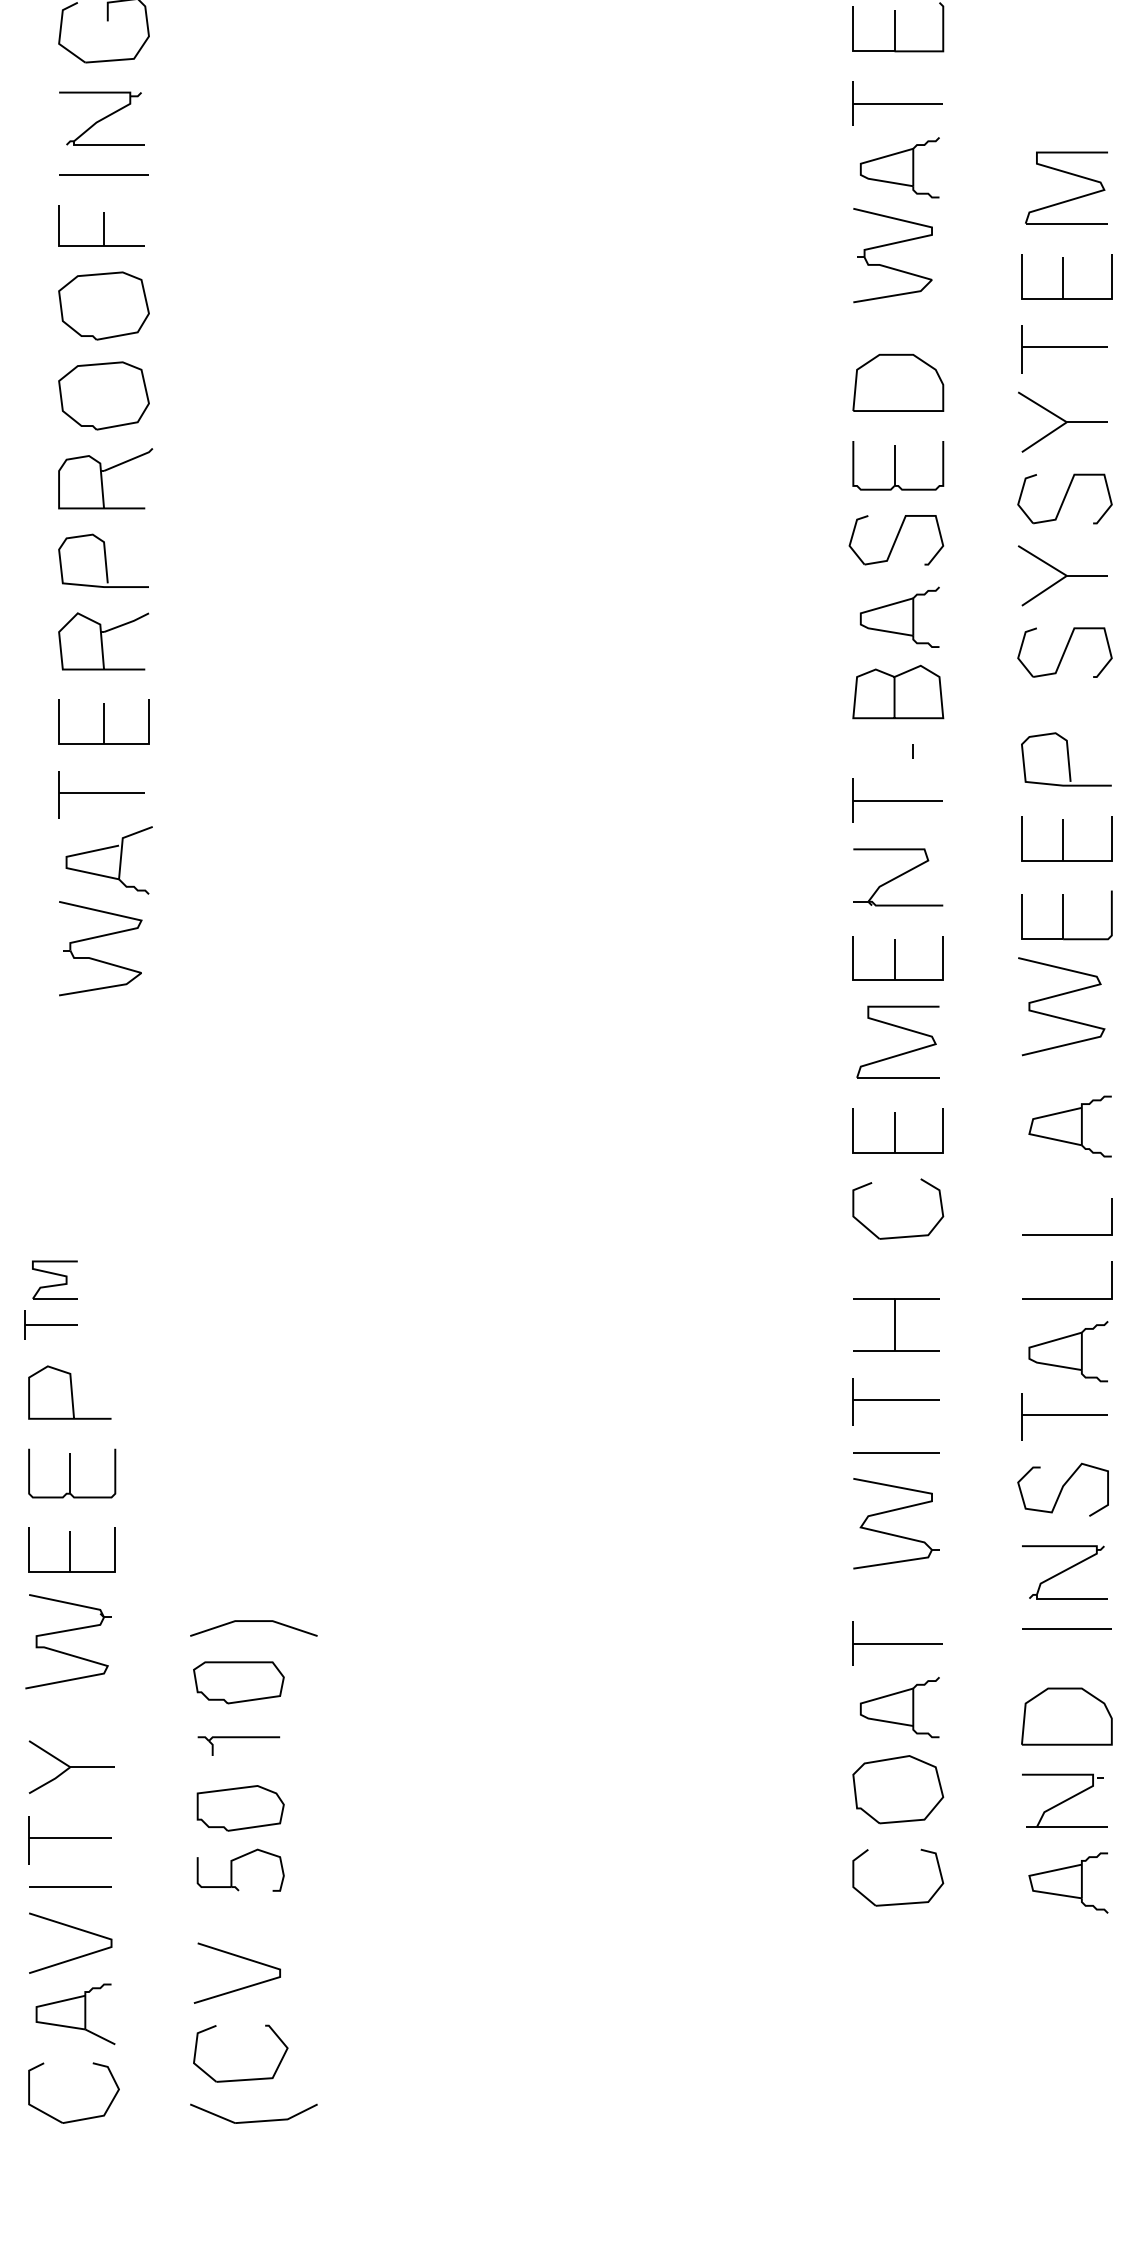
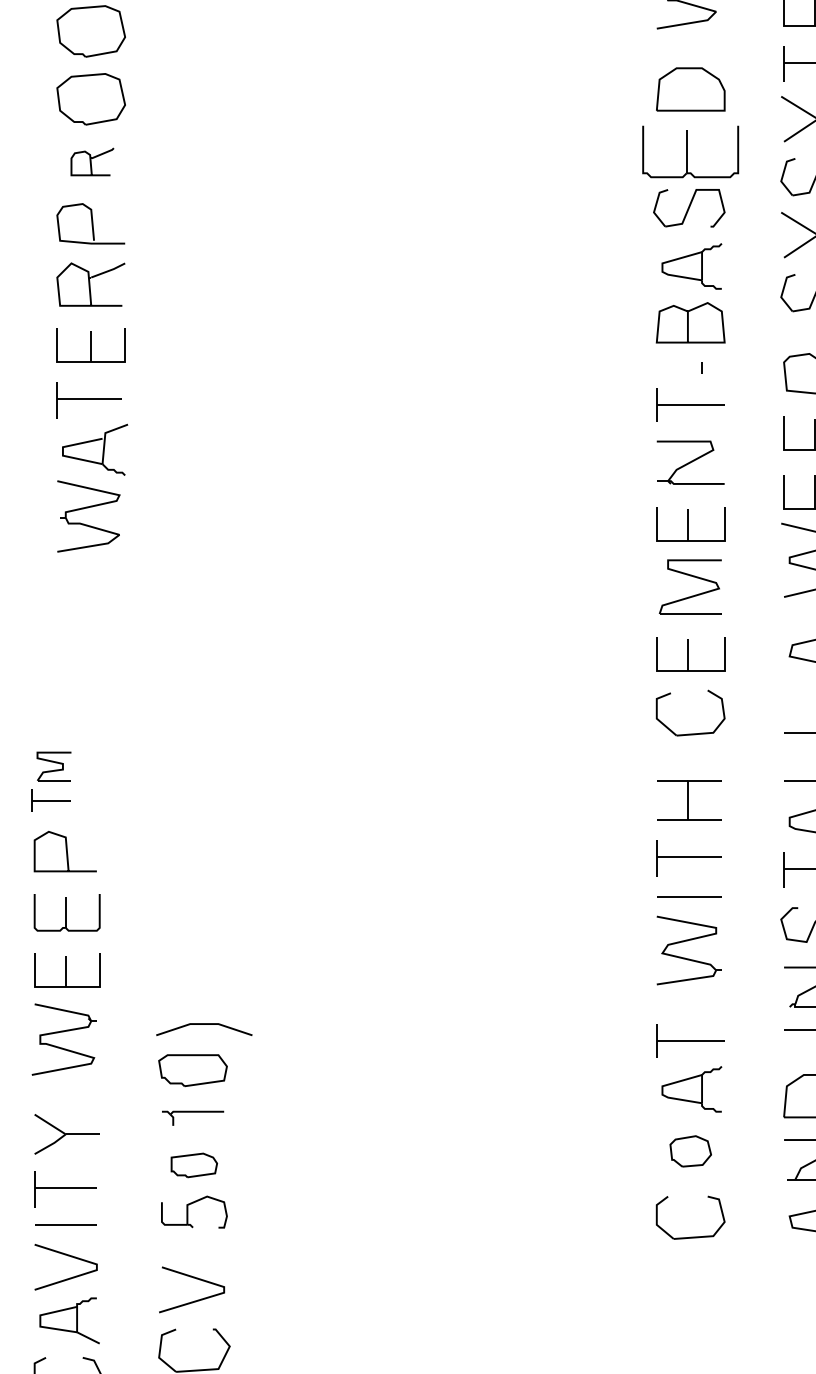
part: (898, 465) -> (690, 151), size x1.4
part: (105, 478) -> (92, 161), size x0.6
part: (898, 1789) -> (690, 1151), size x0.6
part: (240, 1808) -> (194, 1165), size x0.7

